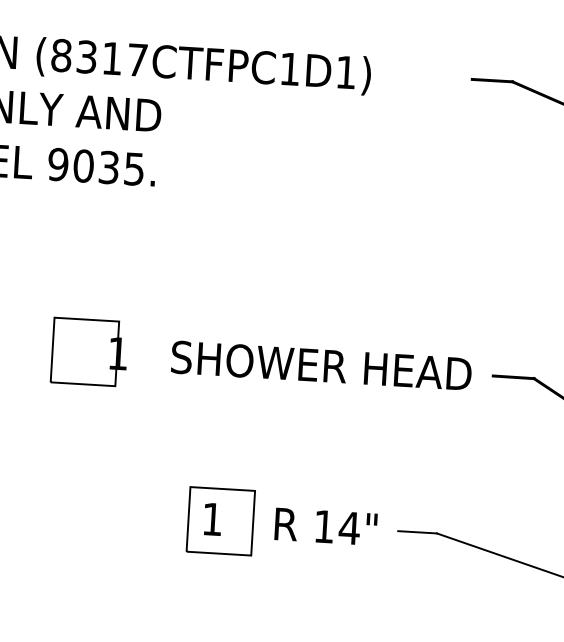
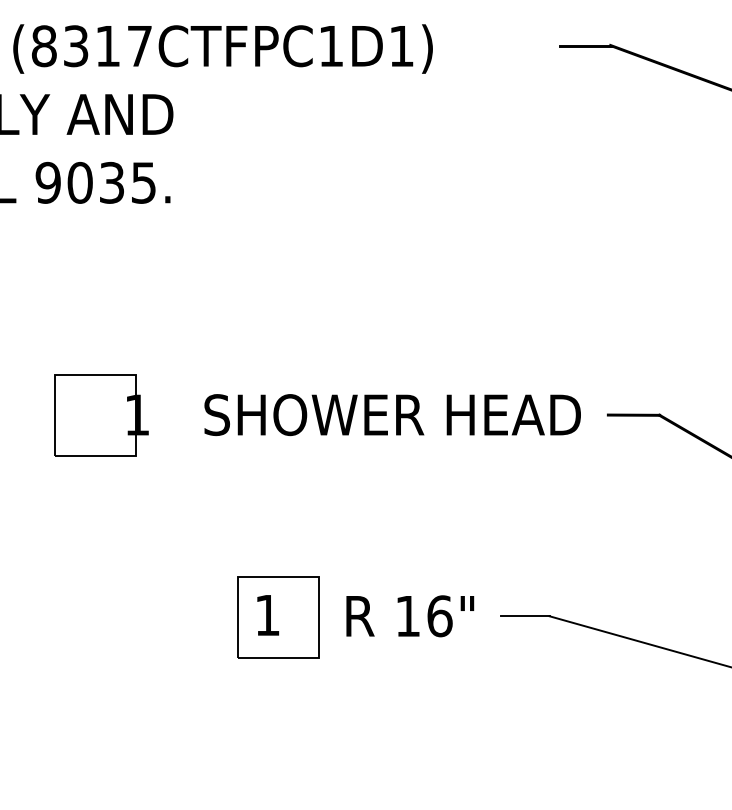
text: (349, 528) -> (439, 616), 14" -> 16"

